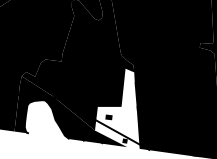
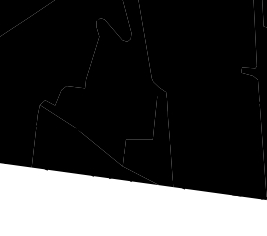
fill: (116, 108) -> (147, 141), added
fill: (47, 120) -> (68, 154), added

